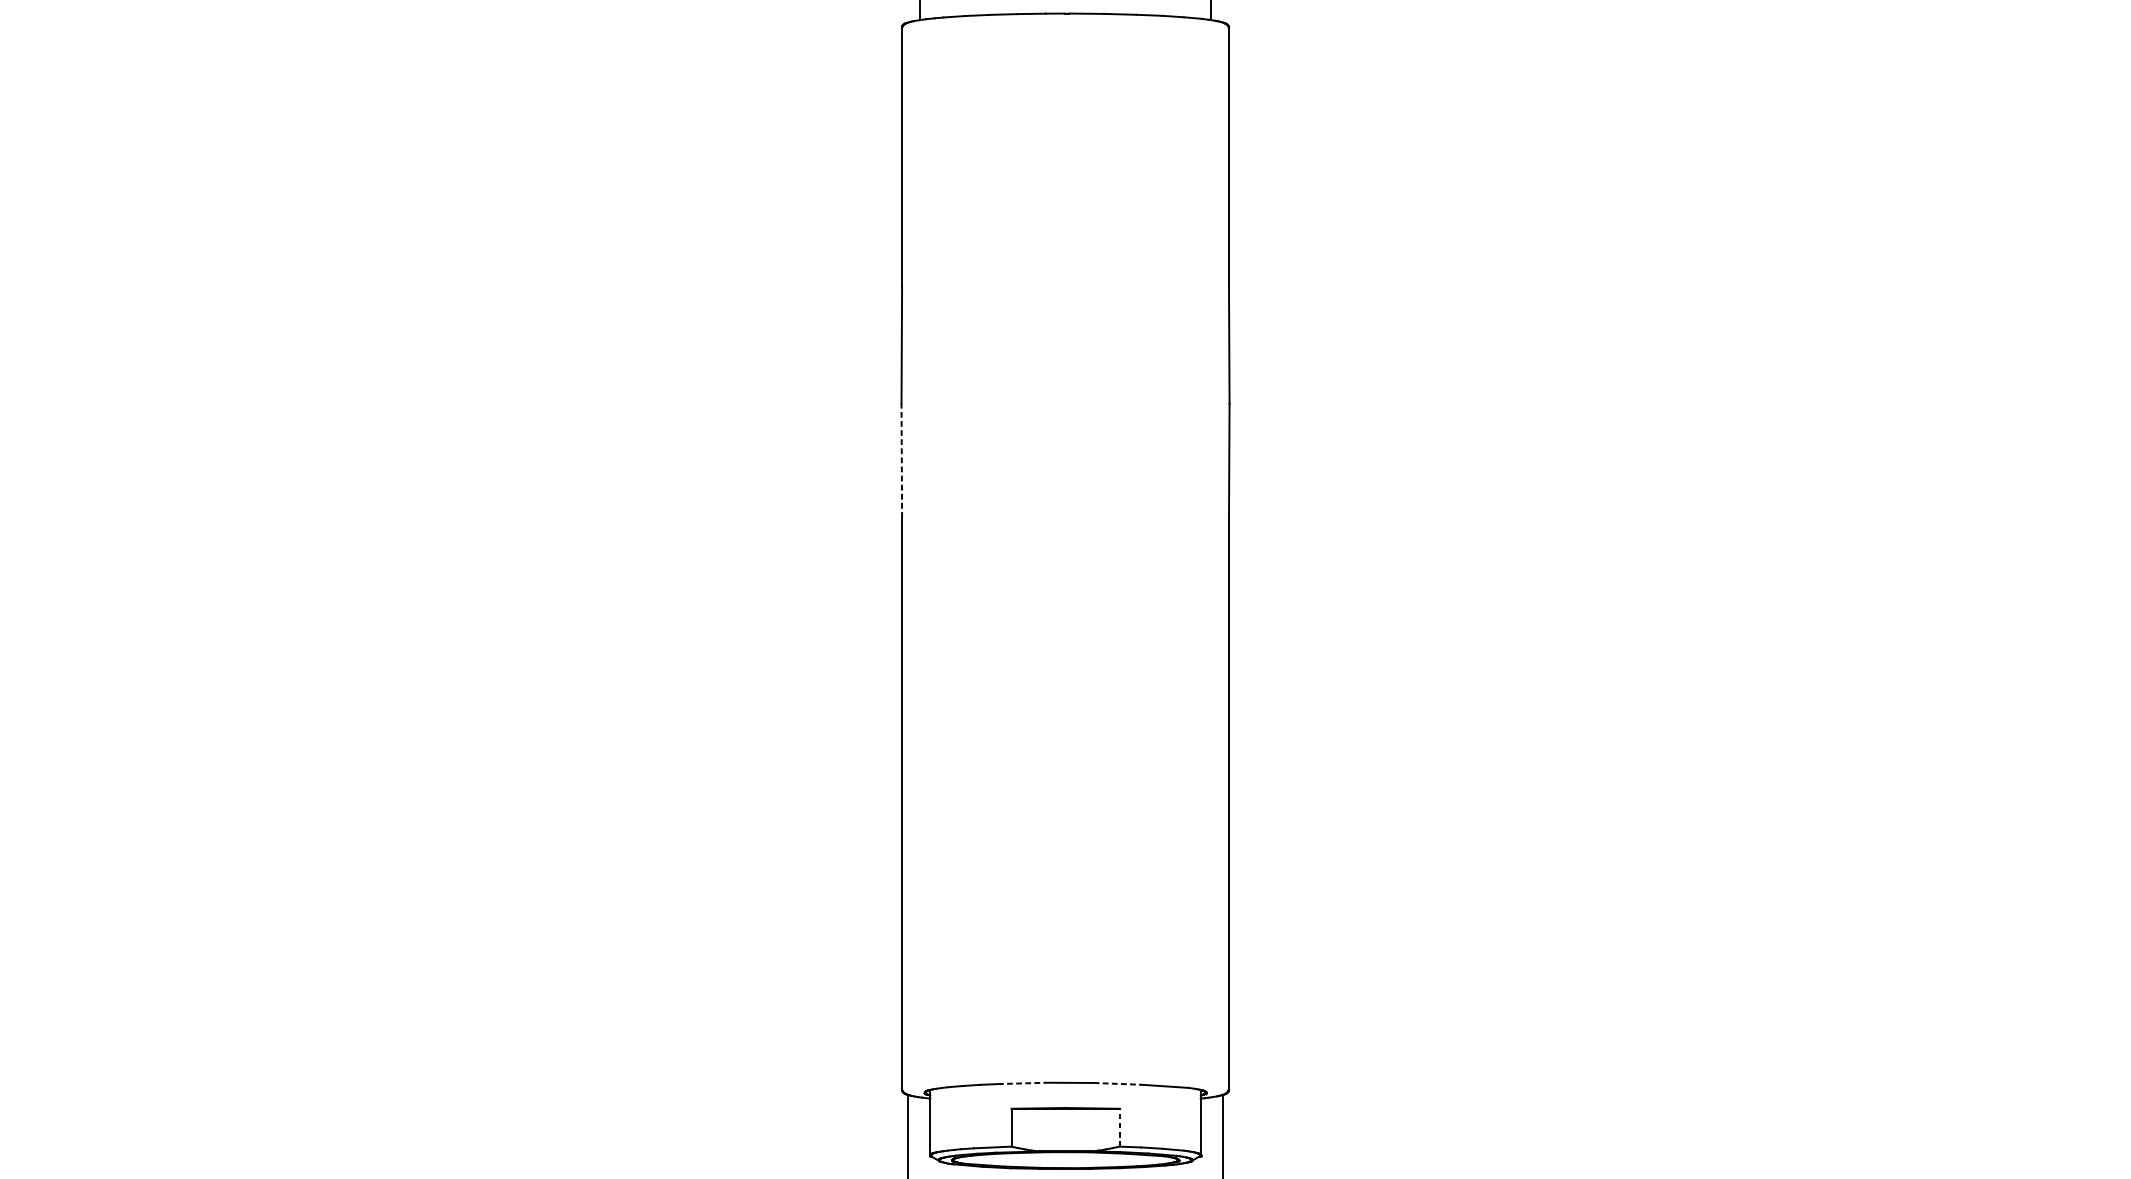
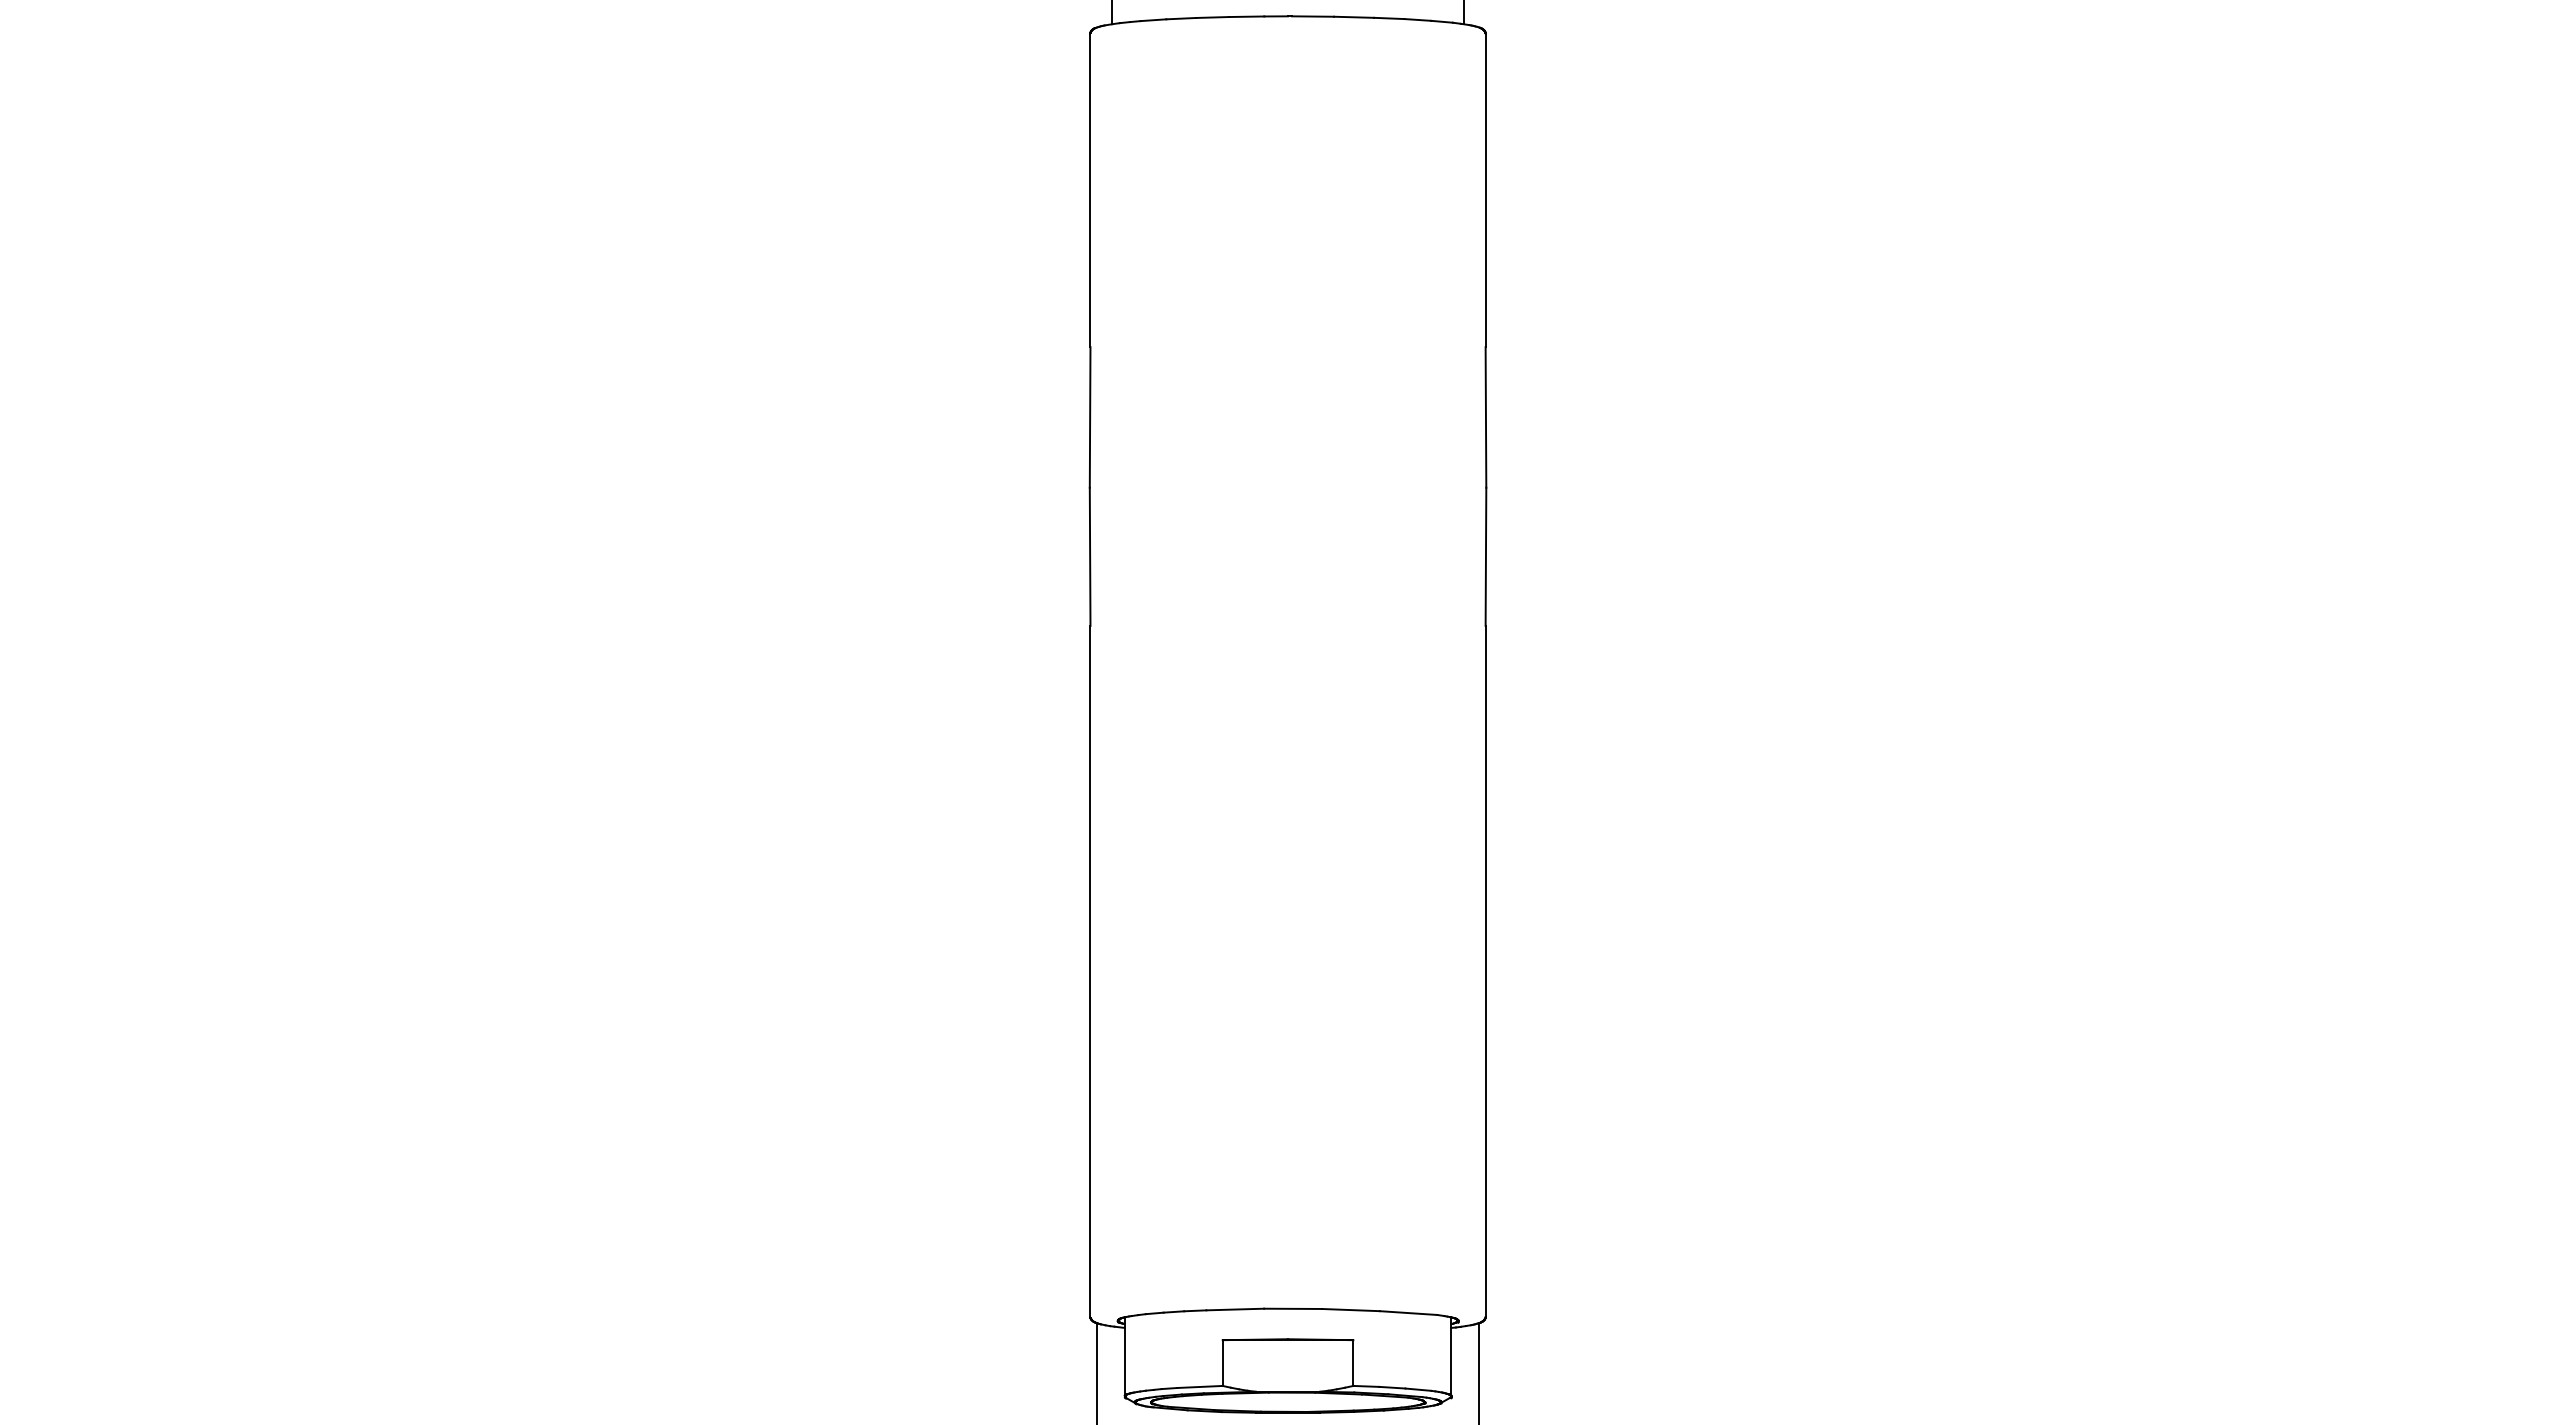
line: (902, 460) -> (1090, 556), dashed -> solid
line: (1022, 1083) -> (1235, 1309), dashed -> solid
line: (1117, 1084) -> (1350, 1310), dashed -> solid
line: (1119, 1128) -> (1353, 1363), dashed -> solid

